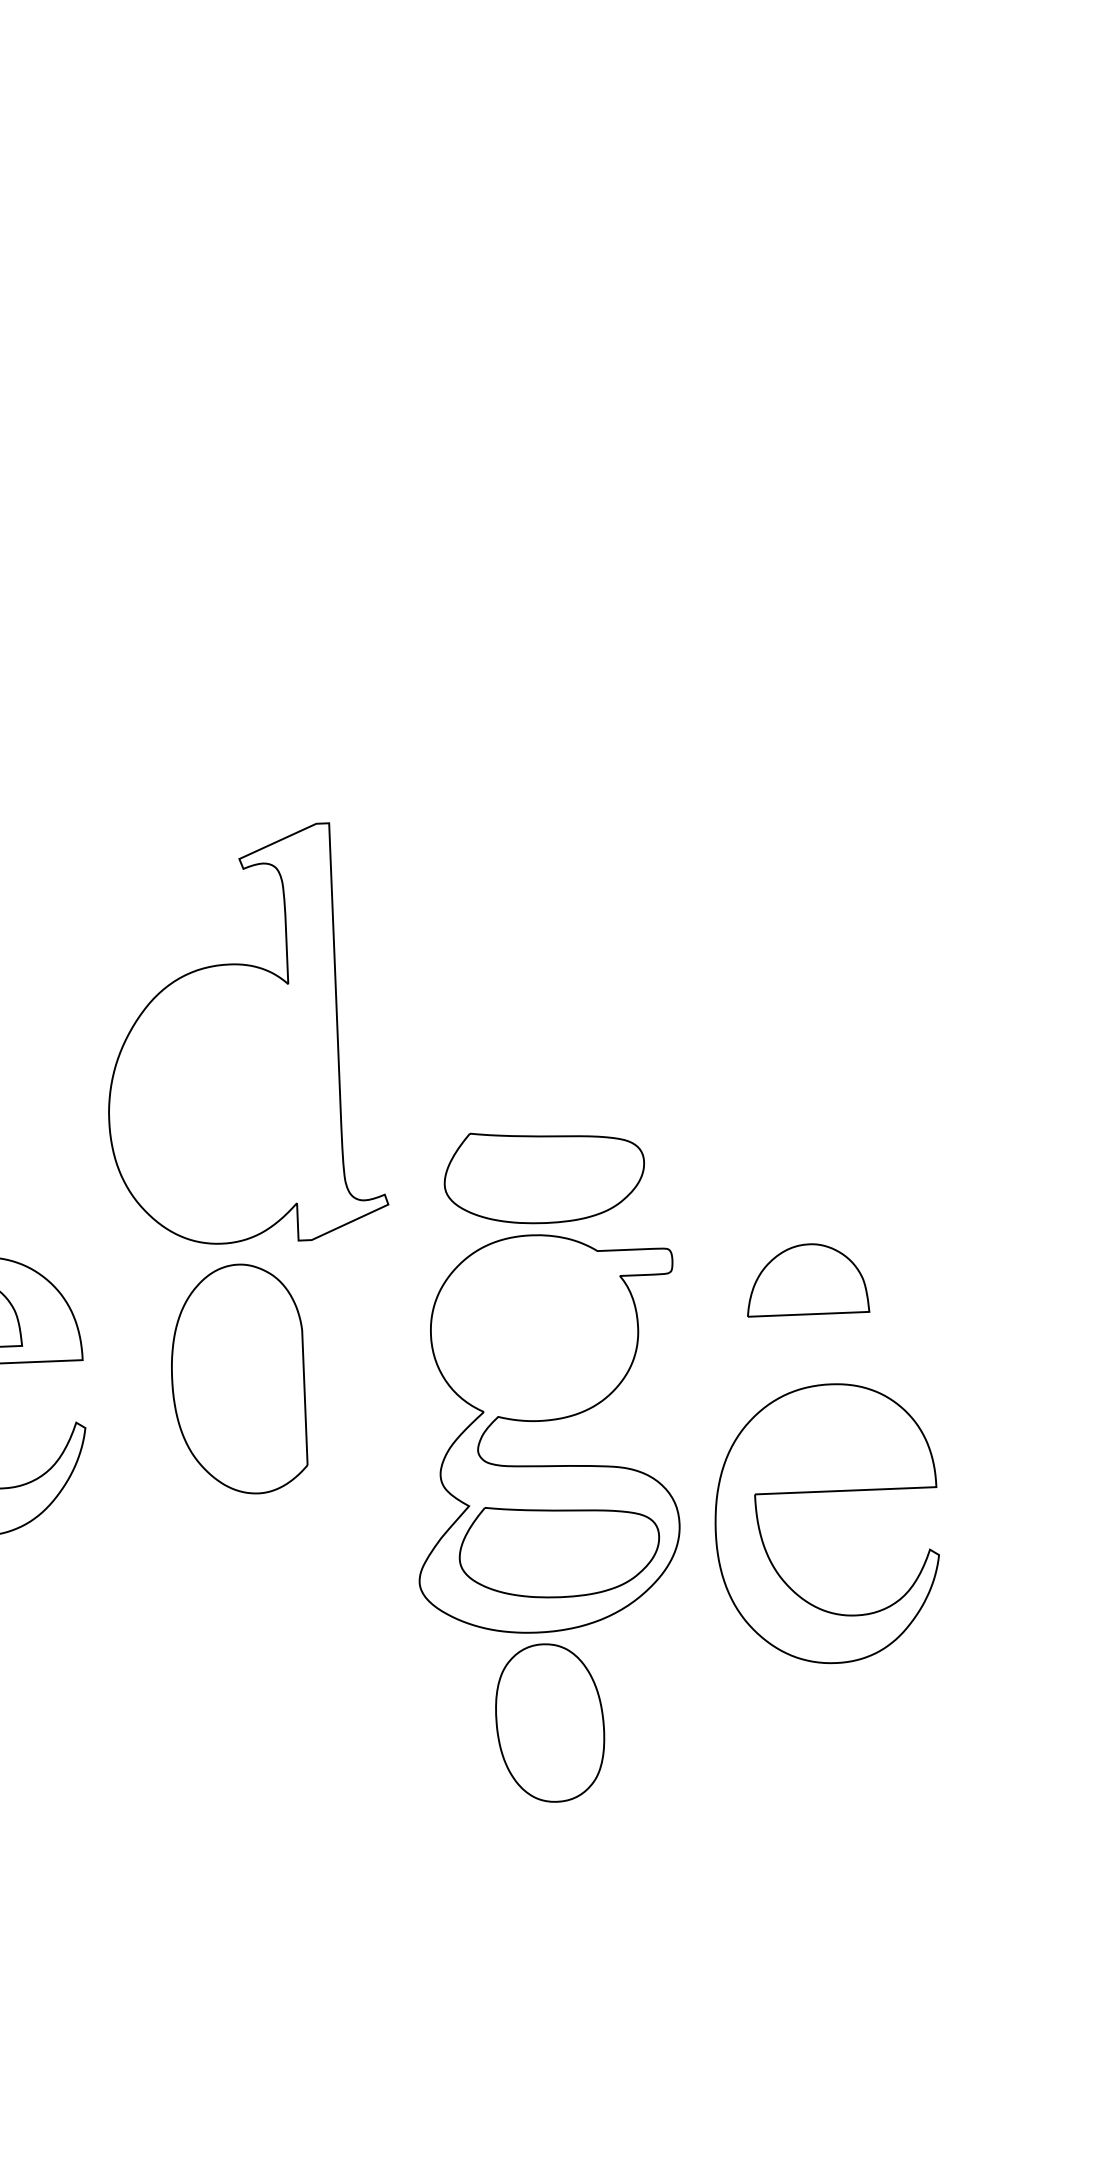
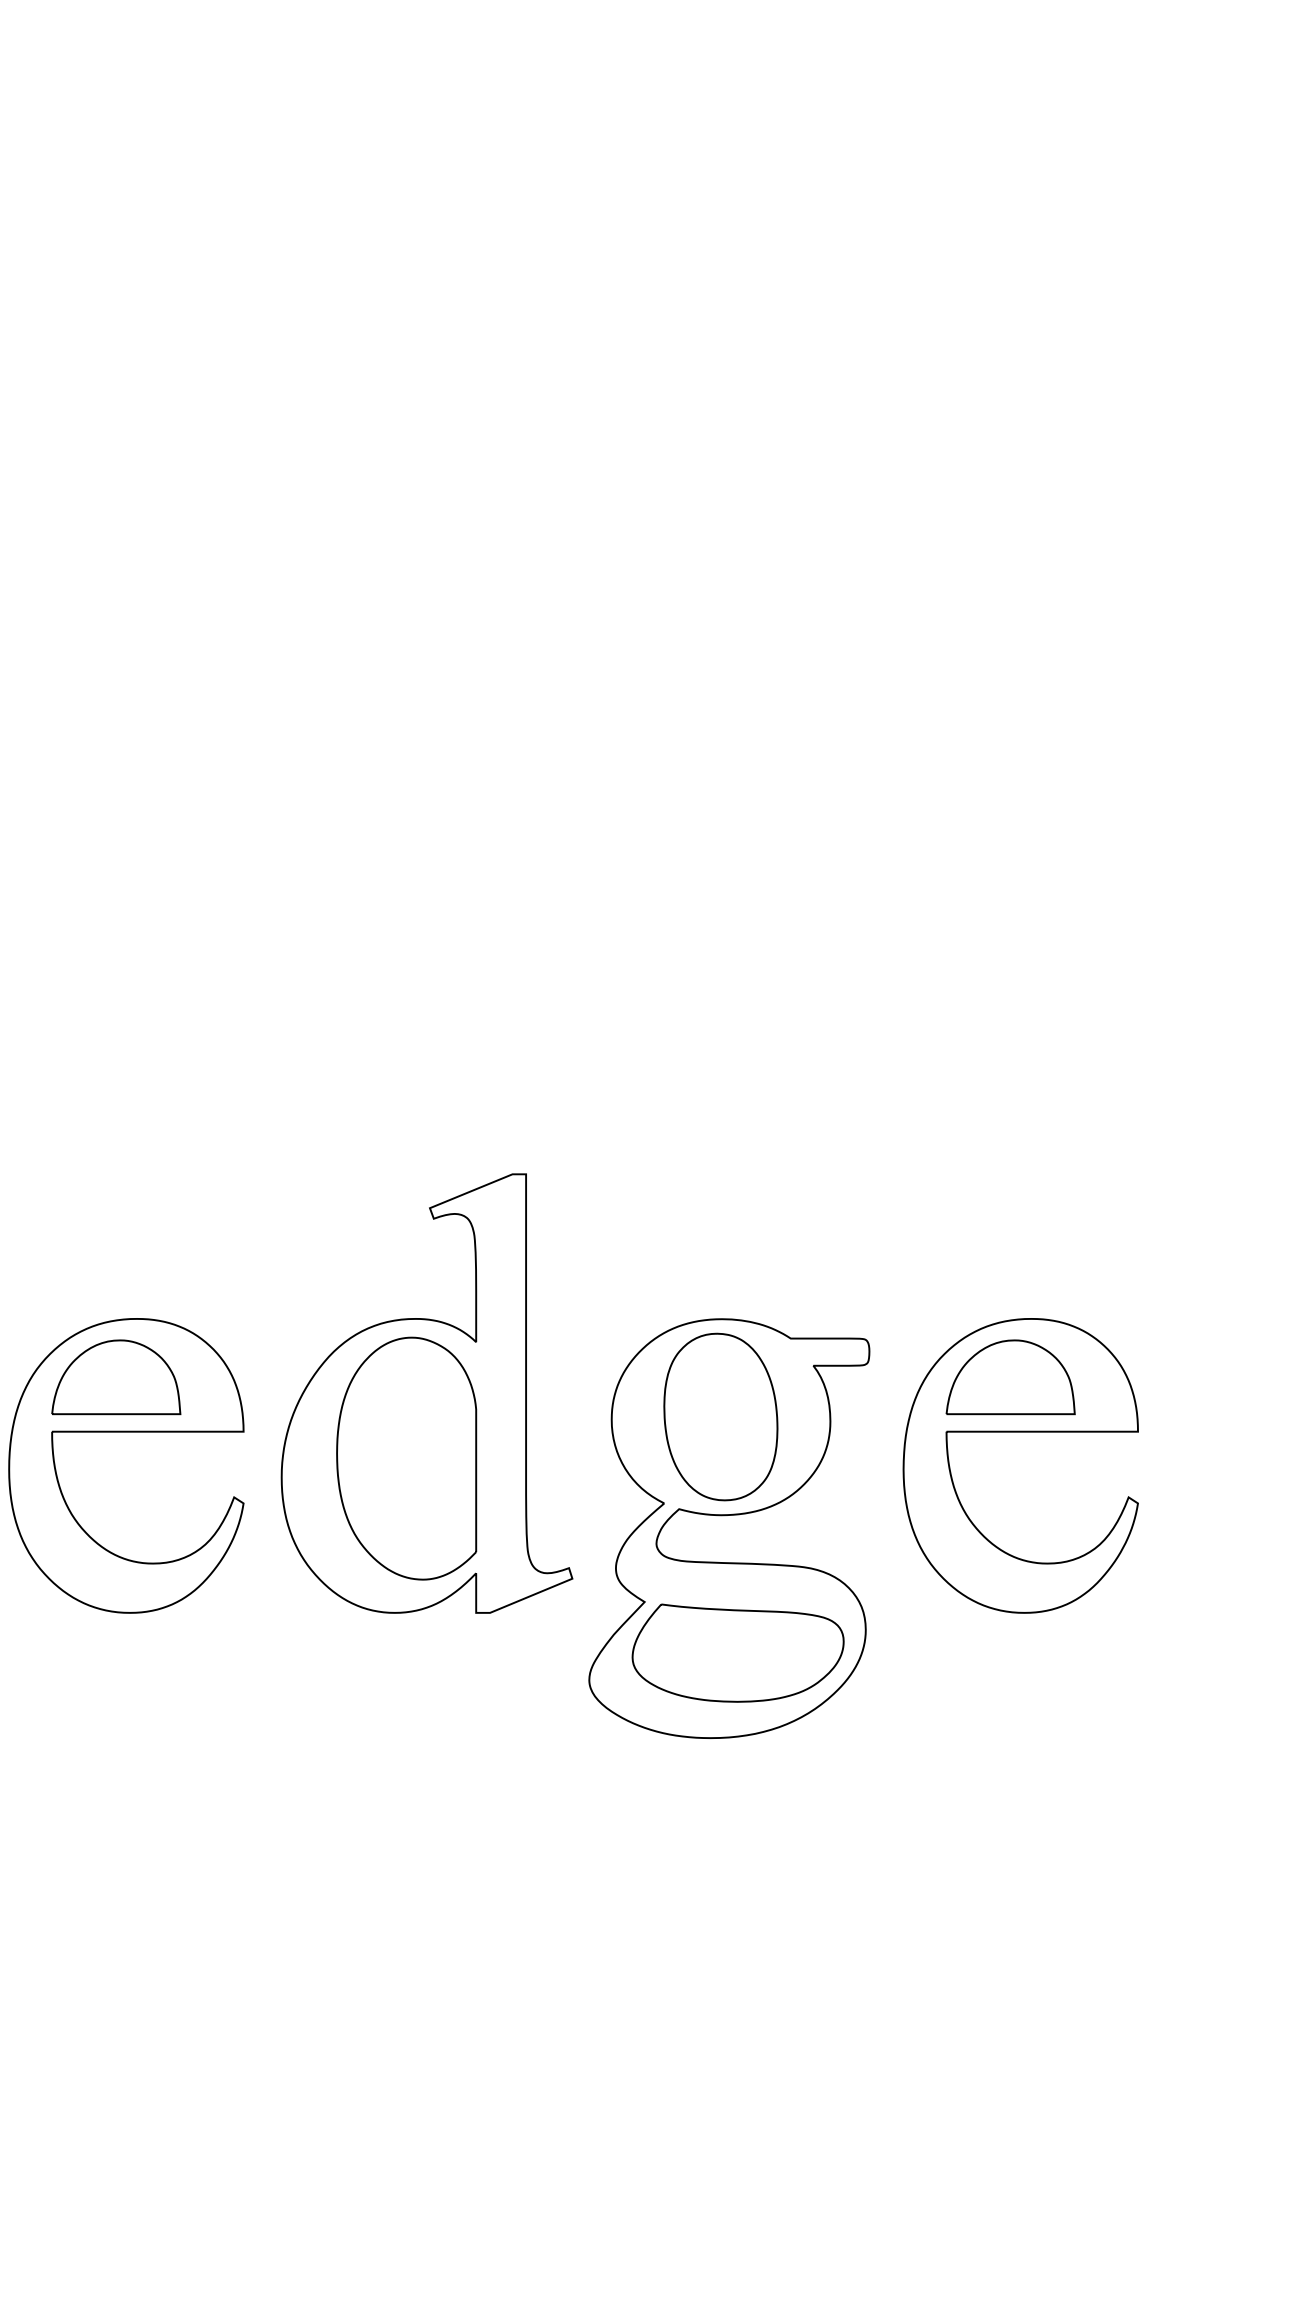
part: (243, 1034) -> (426, 1393), moved
part: (543, 1176) -> (737, 1257), removed
part: (825, 1492) -> (1020, 1432), moved
part: (549, 1722) -> (720, 1416), moved

